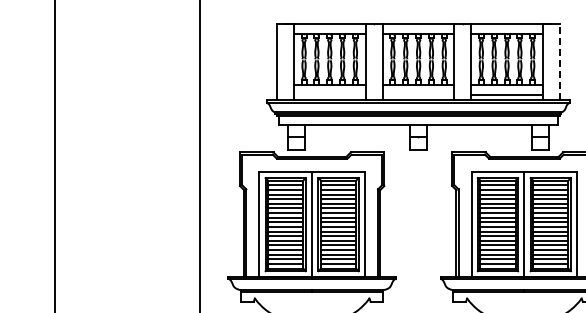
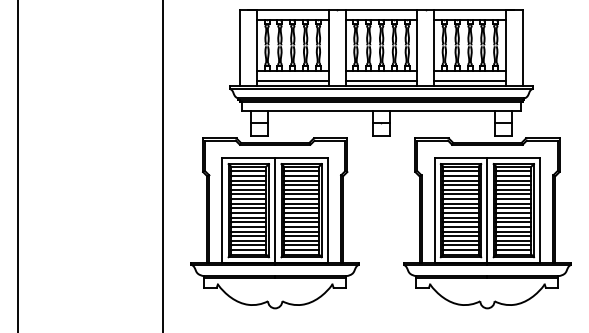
line: (559, 61) -> (522, 47), dashed -> solid
line: (329, 94) -> (292, 80), added
line: (418, 94) -> (381, 80), added

